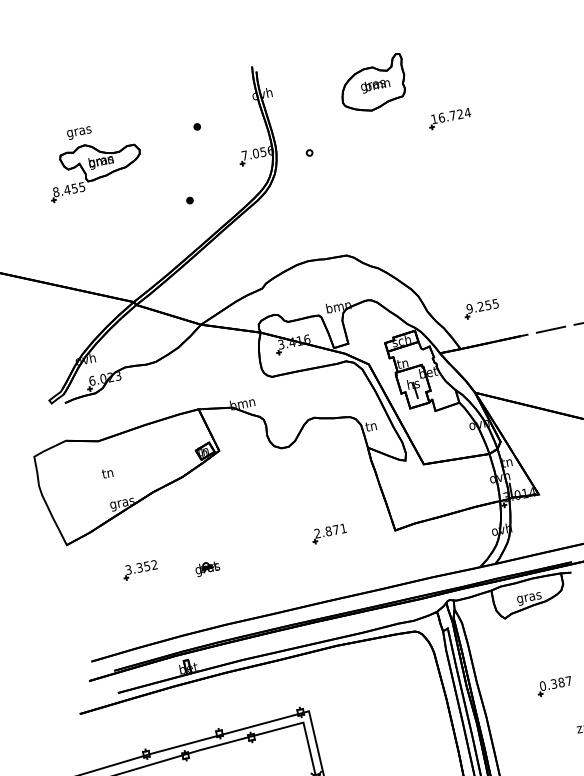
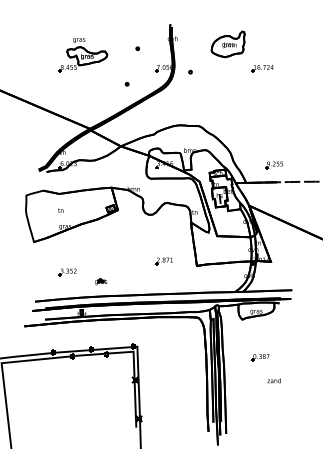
part: (481, 309) -> (274, 165), moved
part: (208, 567) -> (101, 281), moved
part: (139, 570) -> (67, 272), moved

